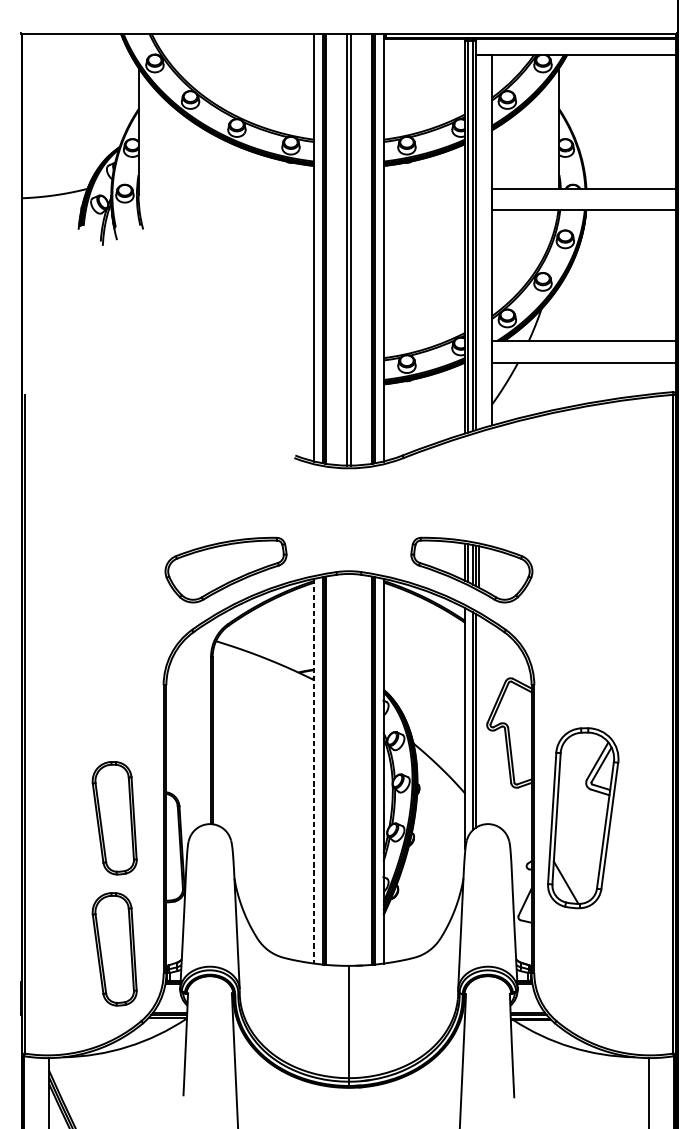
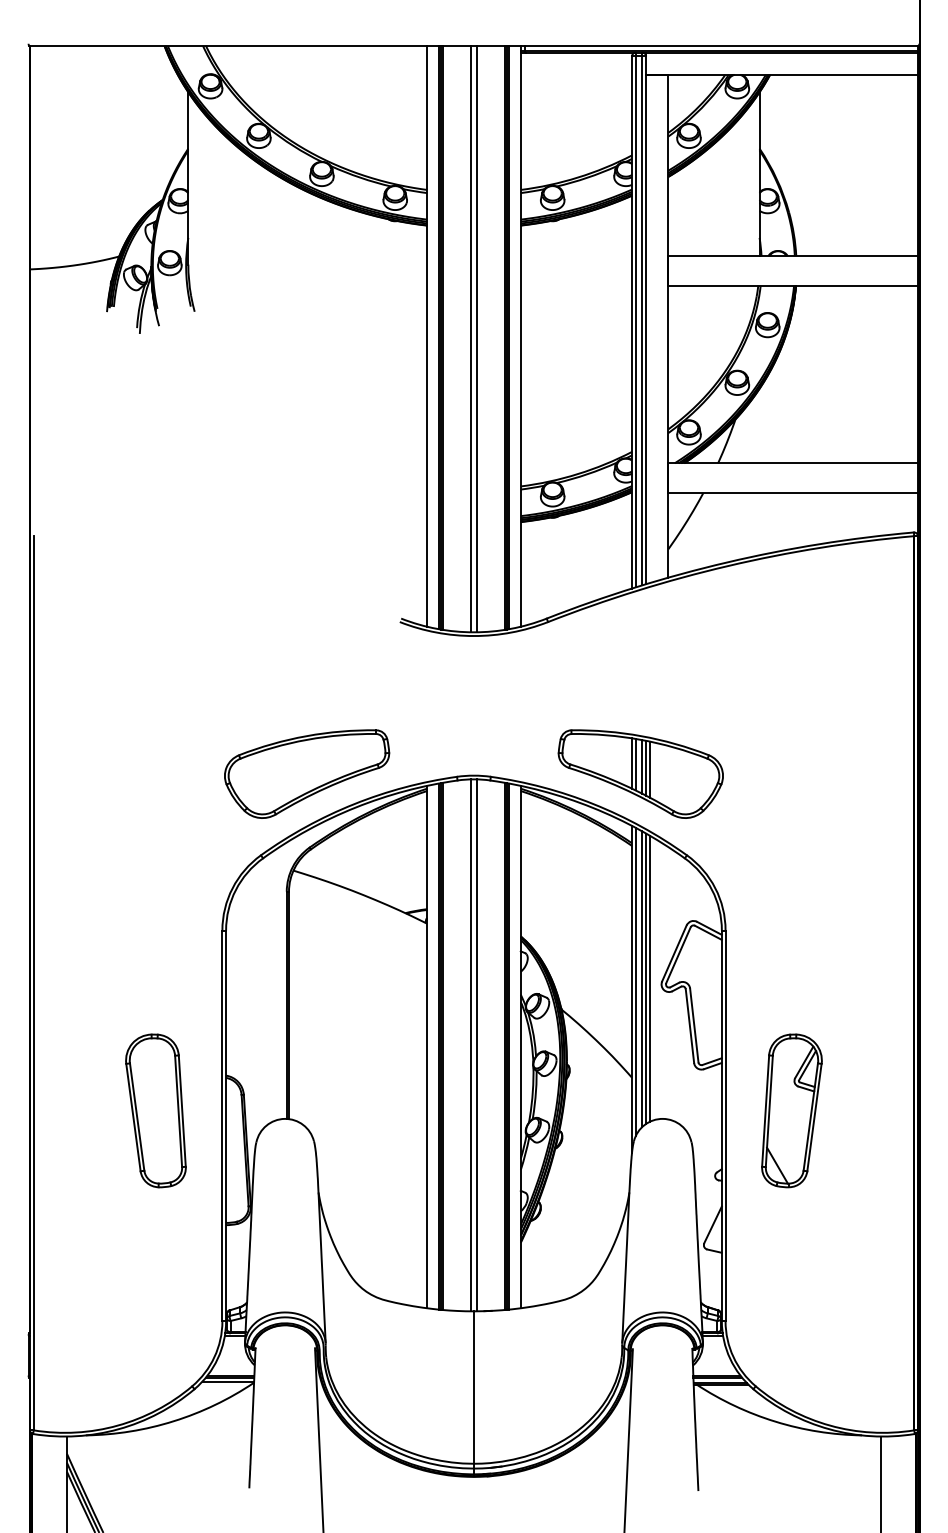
line: (478, 720) -> (649, 978), added
line: (467, 722) -> (635, 981), added
line: (347, 770) -> (471, 1045), added
line: (350, 770) -> (476, 1045), added
line: (314, 771) -> (427, 1047), dashed -> solid
part: (582, 817) -> (791, 1110), size x0.62
part: (114, 949) -> (155, 1288), removed

